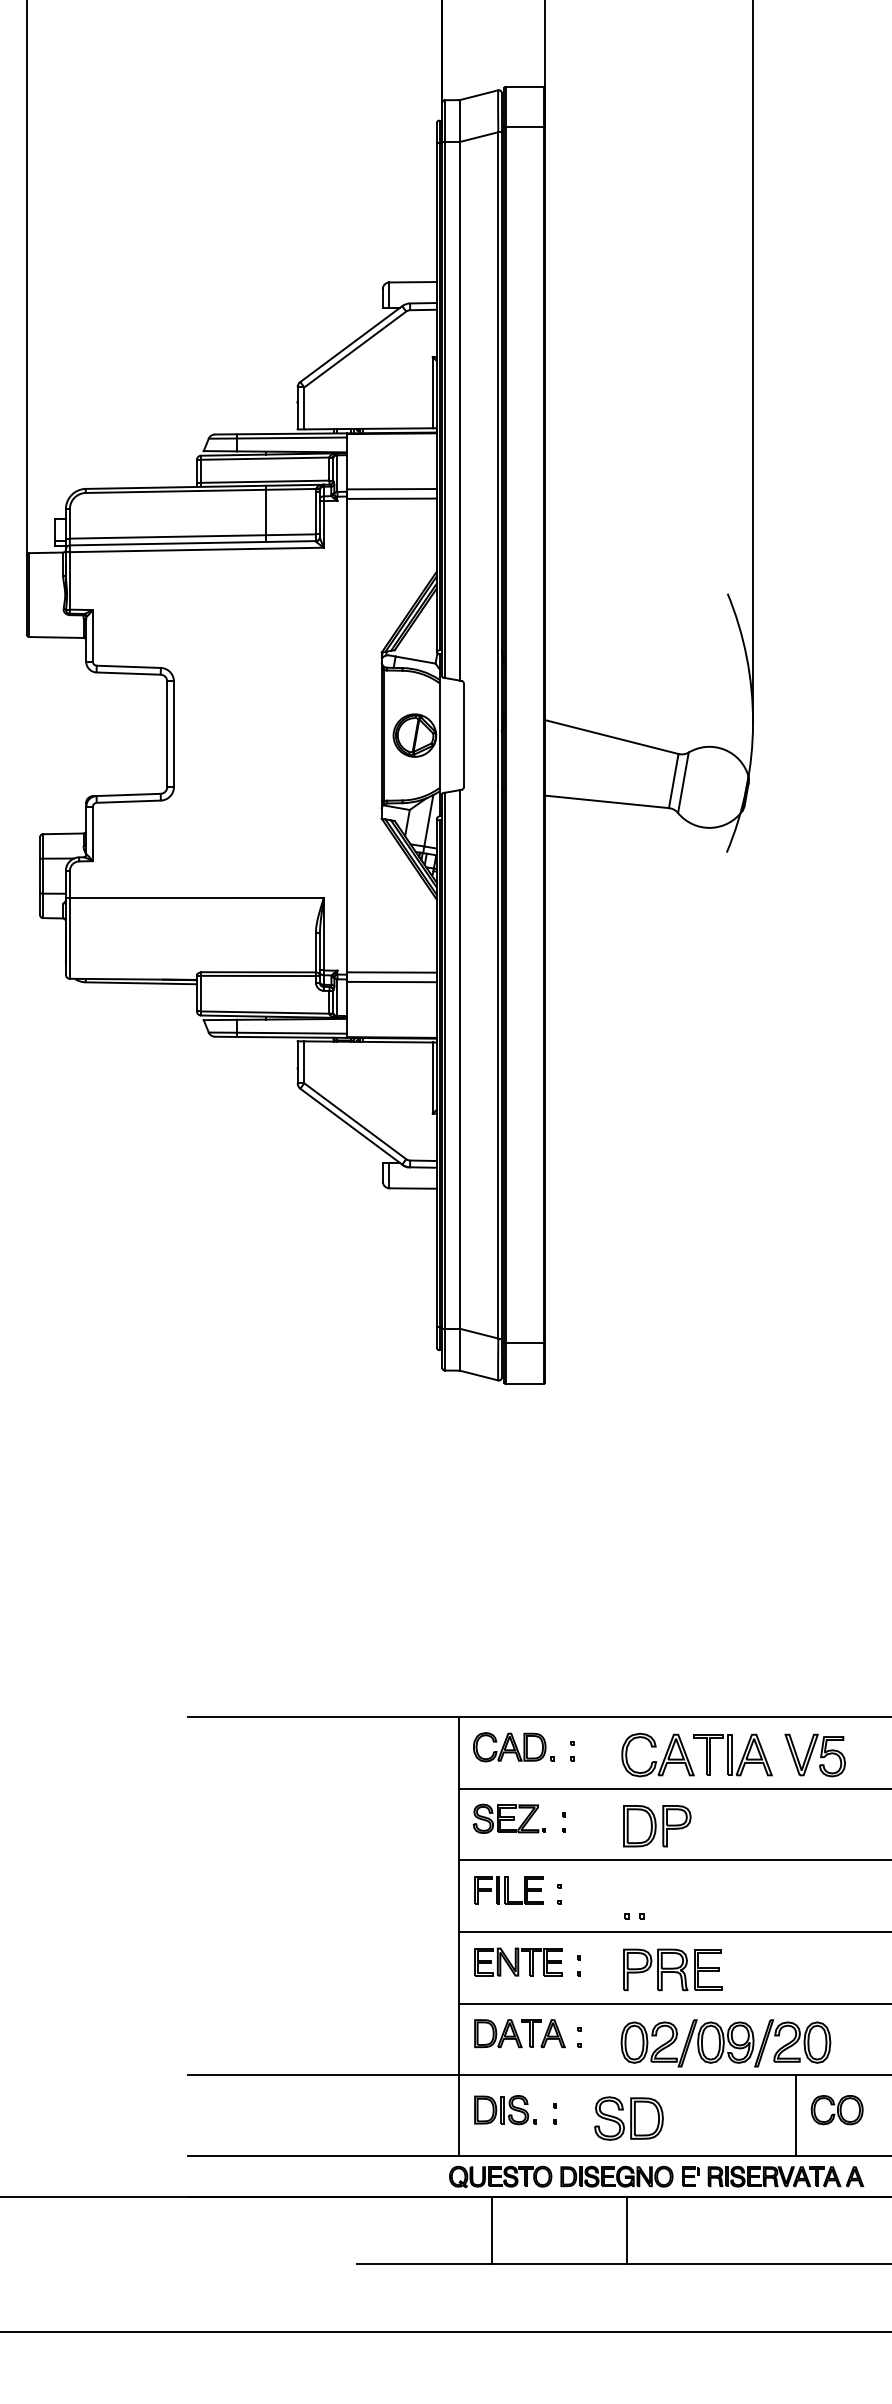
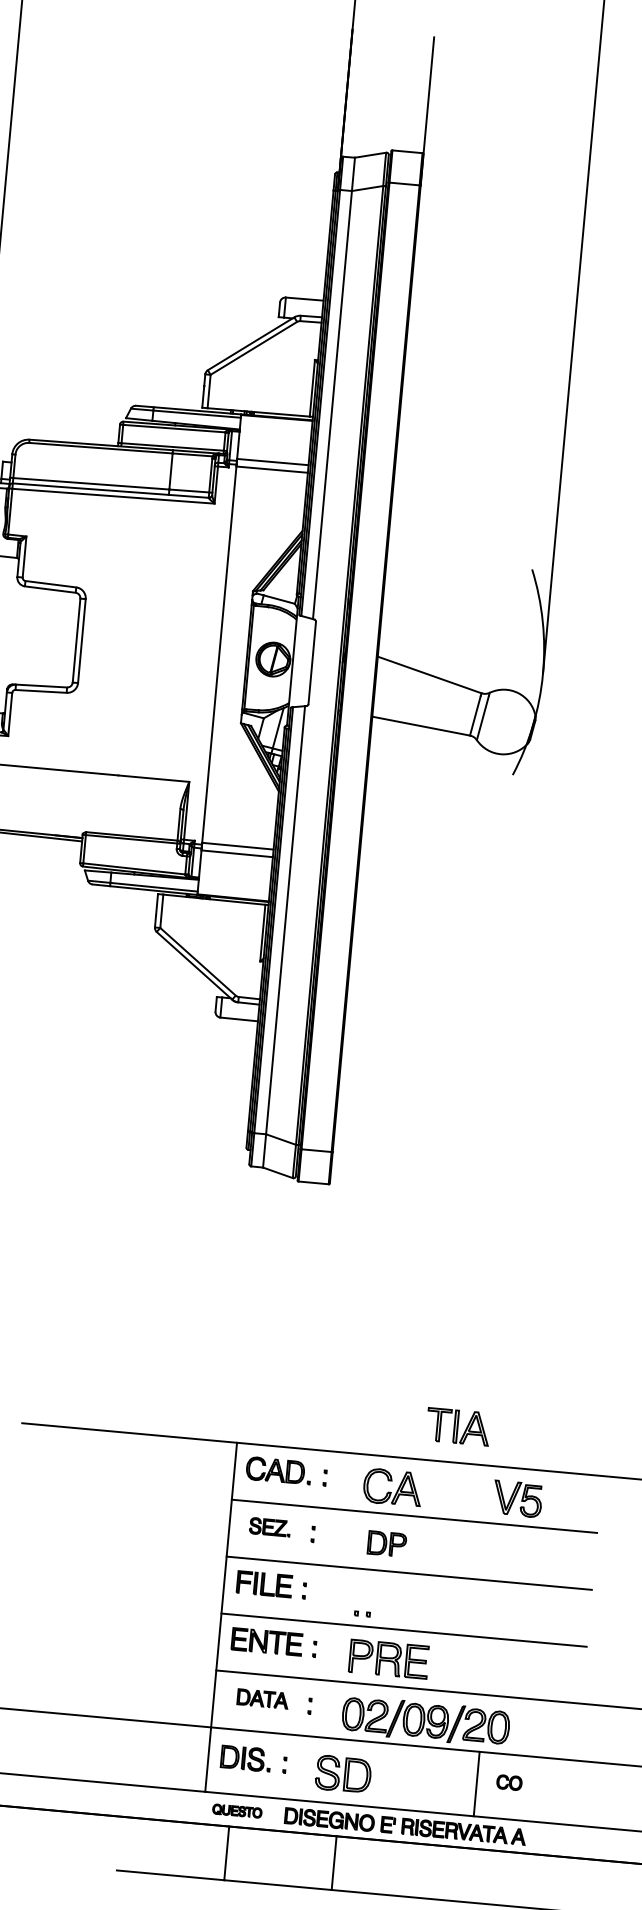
part: (732, 1754) -> (458, 1426), moved
part: (508, 1818) -> (269, 1527), size x0.7
part: (657, 1826) -> (387, 1544), size x0.7
part: (519, 2033) -> (262, 1698), size x0.7
part: (836, 2110) -> (508, 1782), size x0.6
part: (500, 2176) -> (237, 1811), size x0.6

